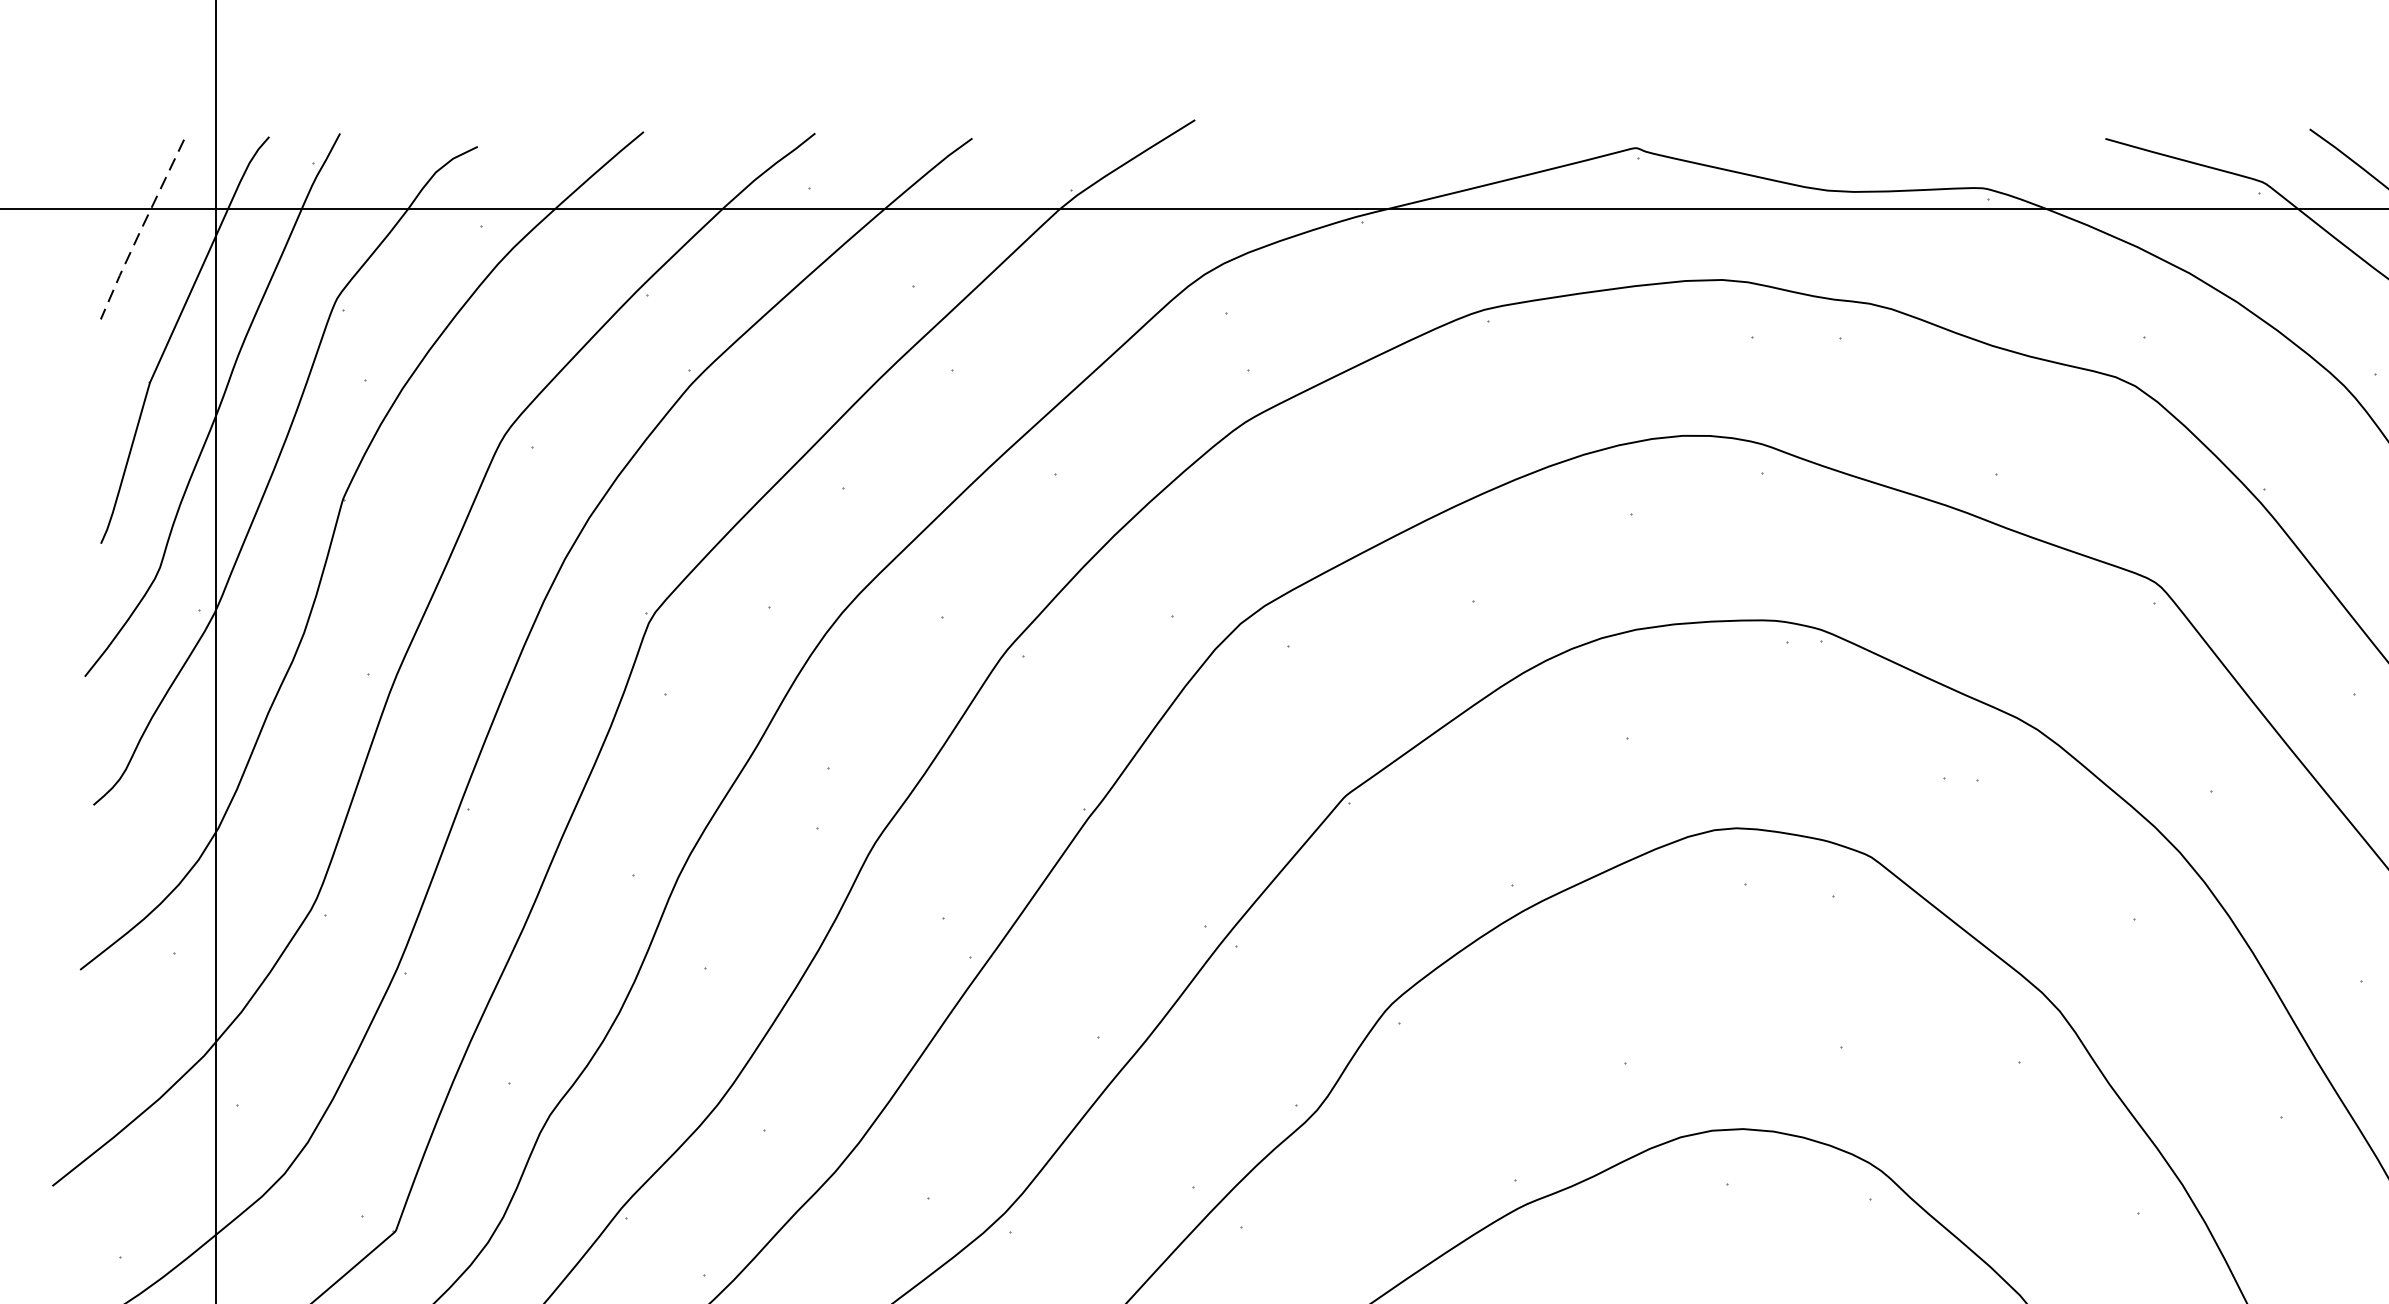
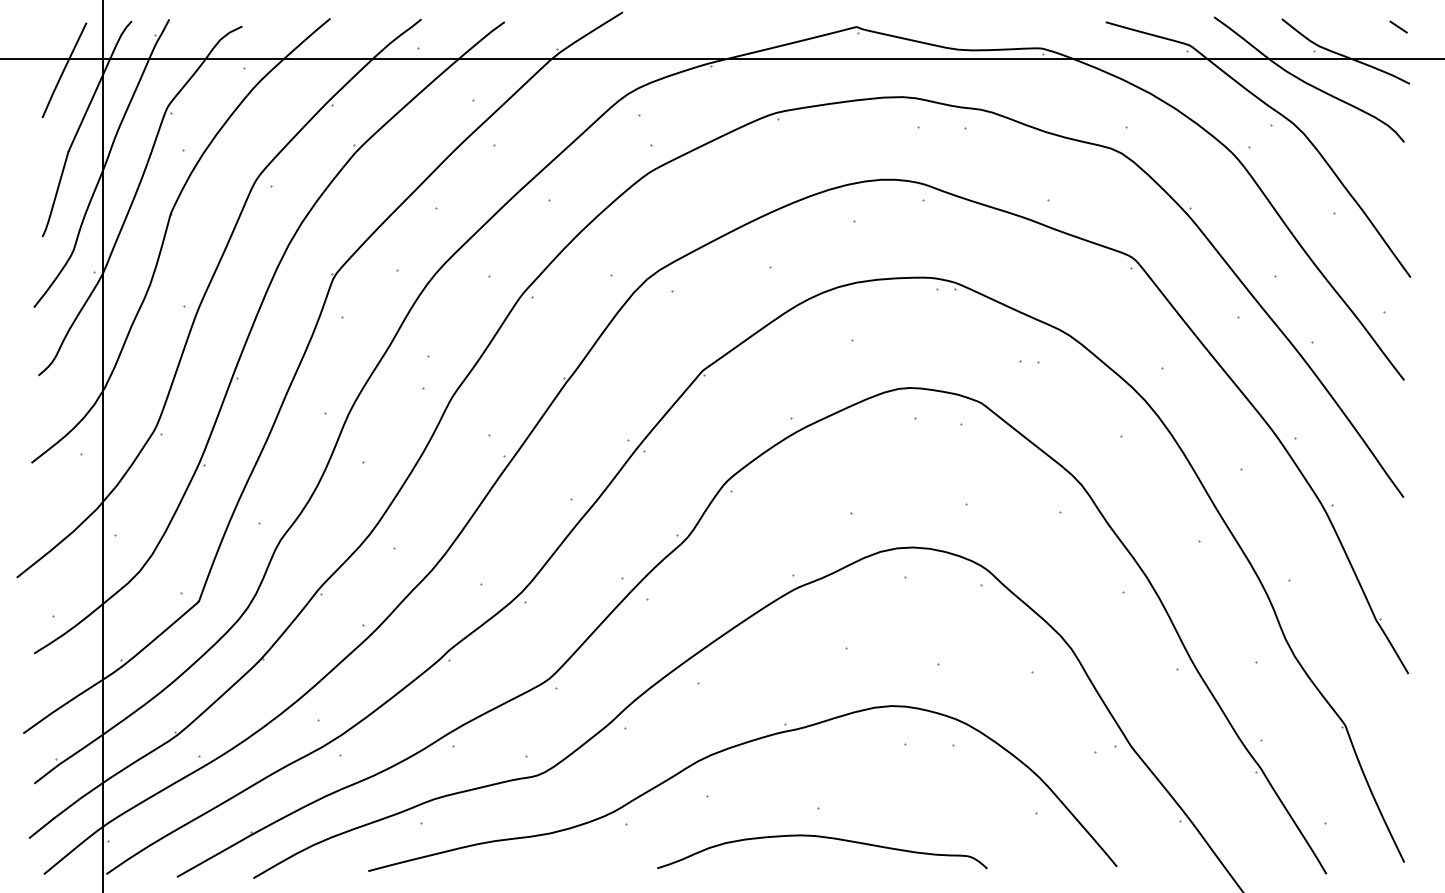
line: (140, 231) -> (63, 71), dashed -> solid

